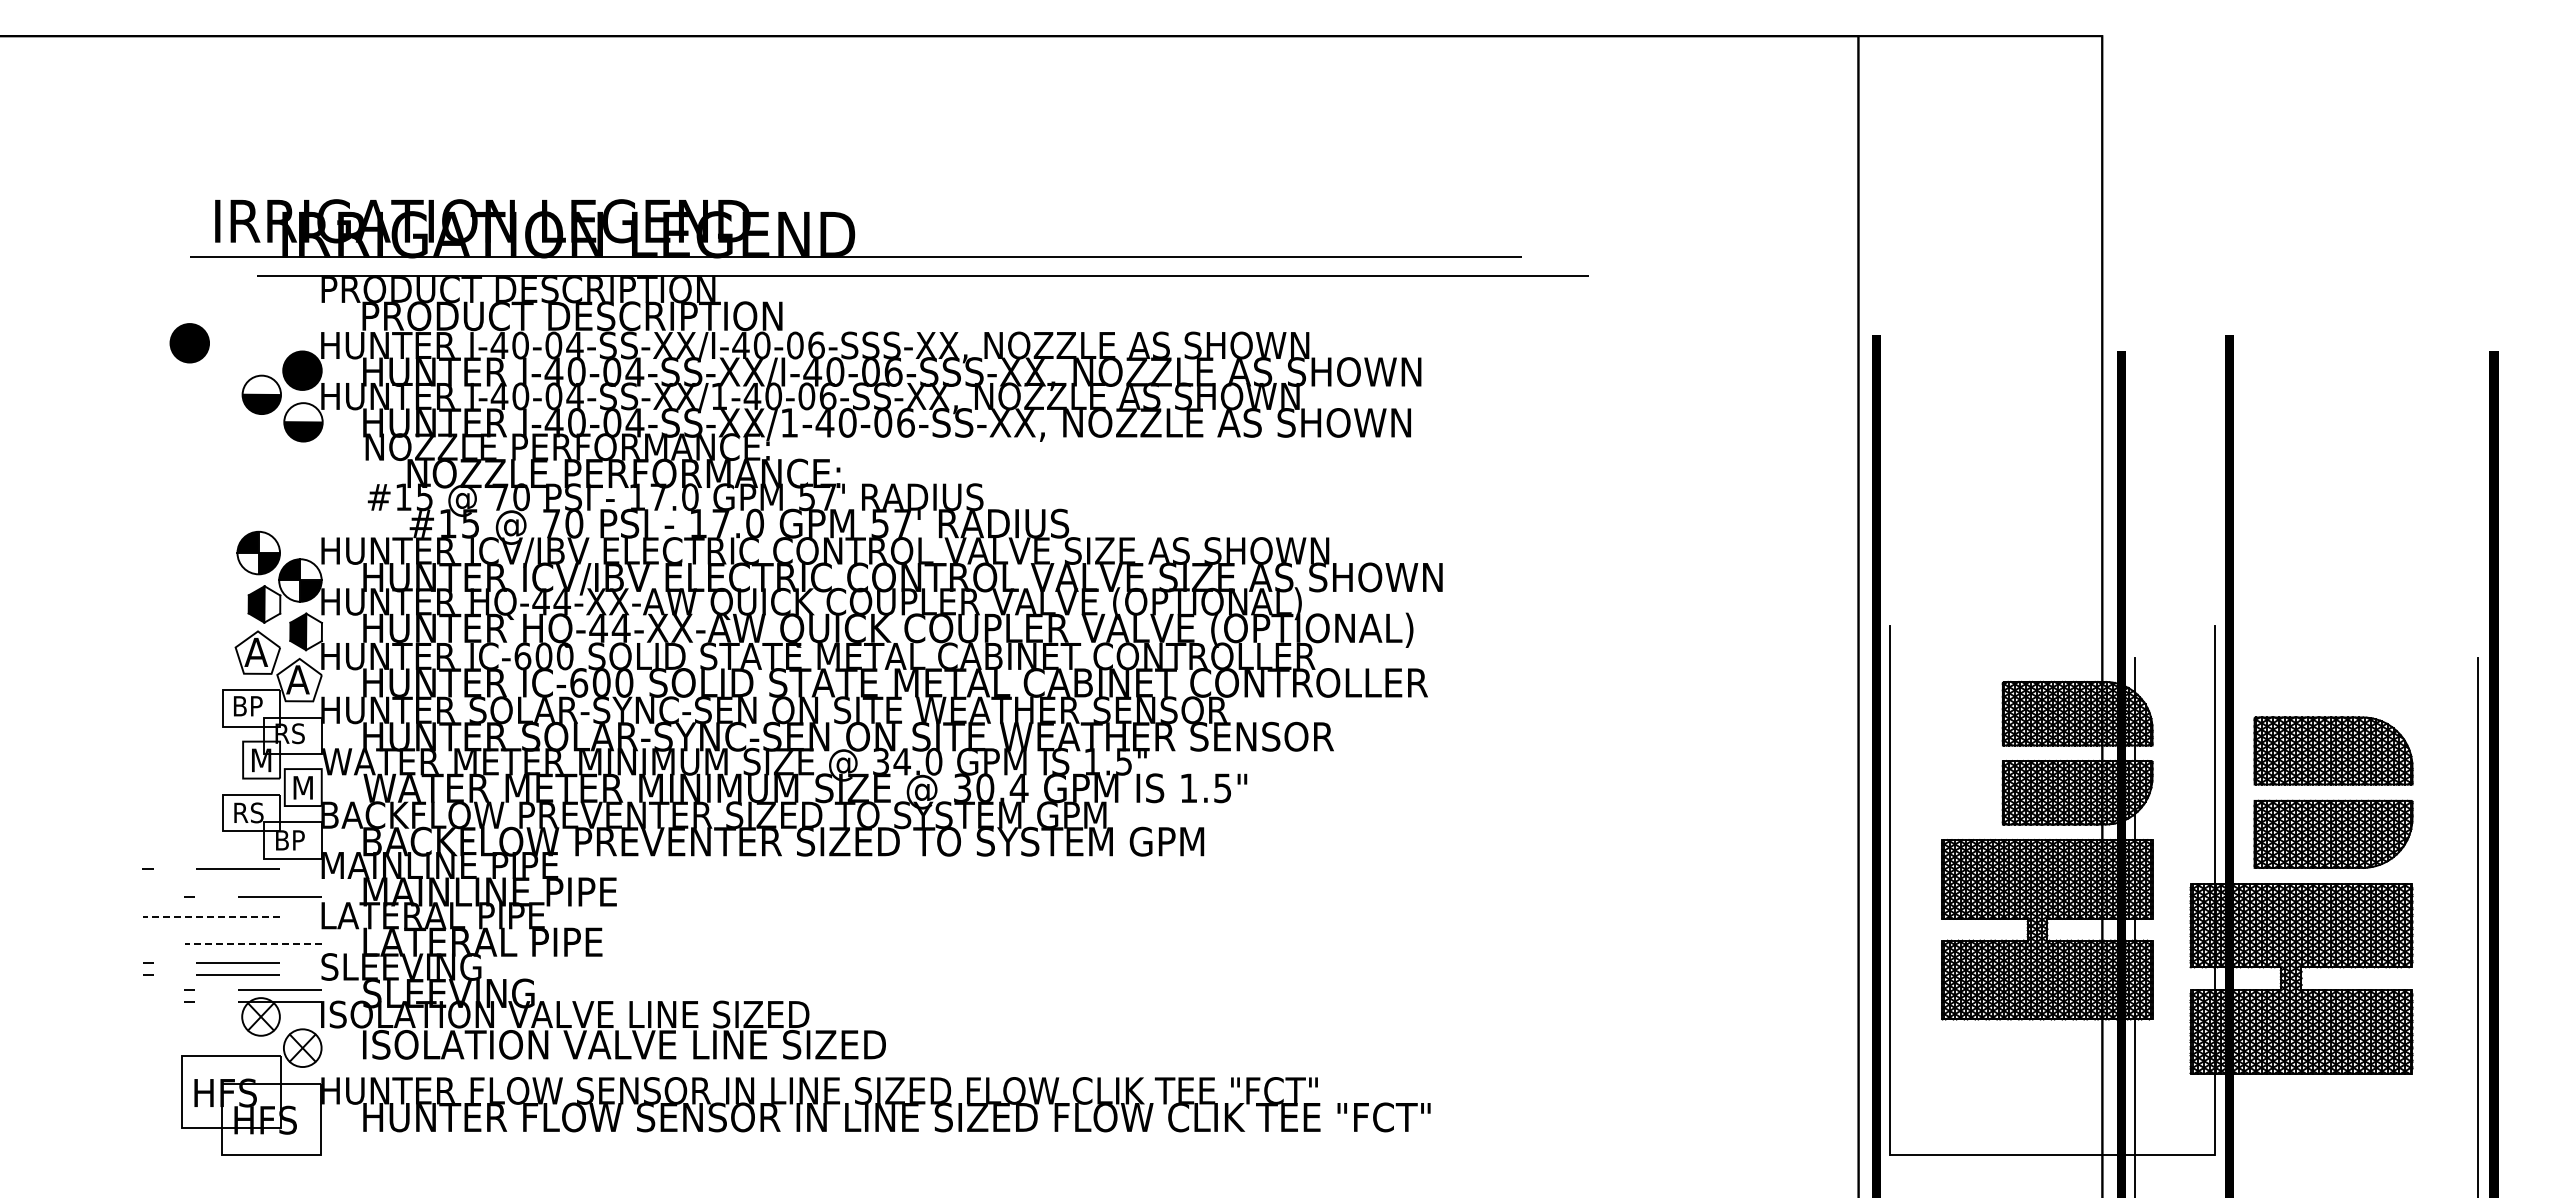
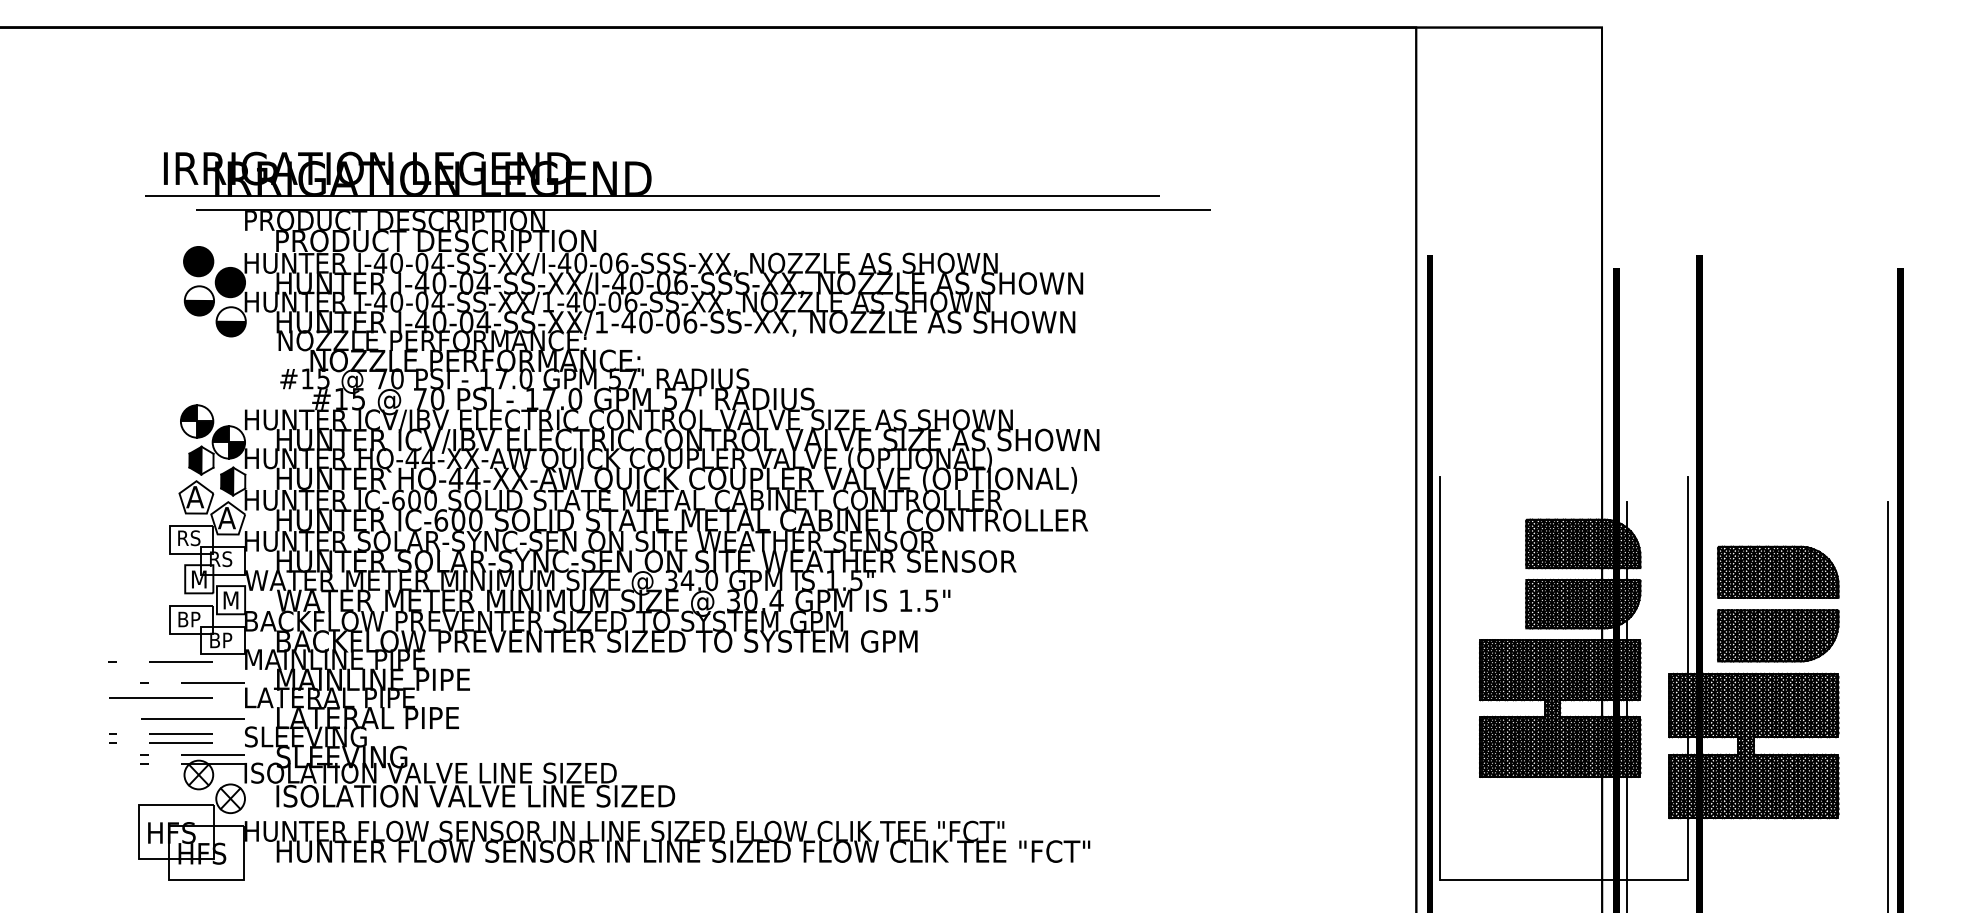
part: (189, 343) -> (198, 261), moved
text: (249, 705) -> (190, 537), BP -> RS
text: (249, 812) -> (190, 619), RS -> BP
line: (211, 916) -> (161, 698), dashed -> solid
line: (253, 943) -> (193, 719), dashed -> solid

